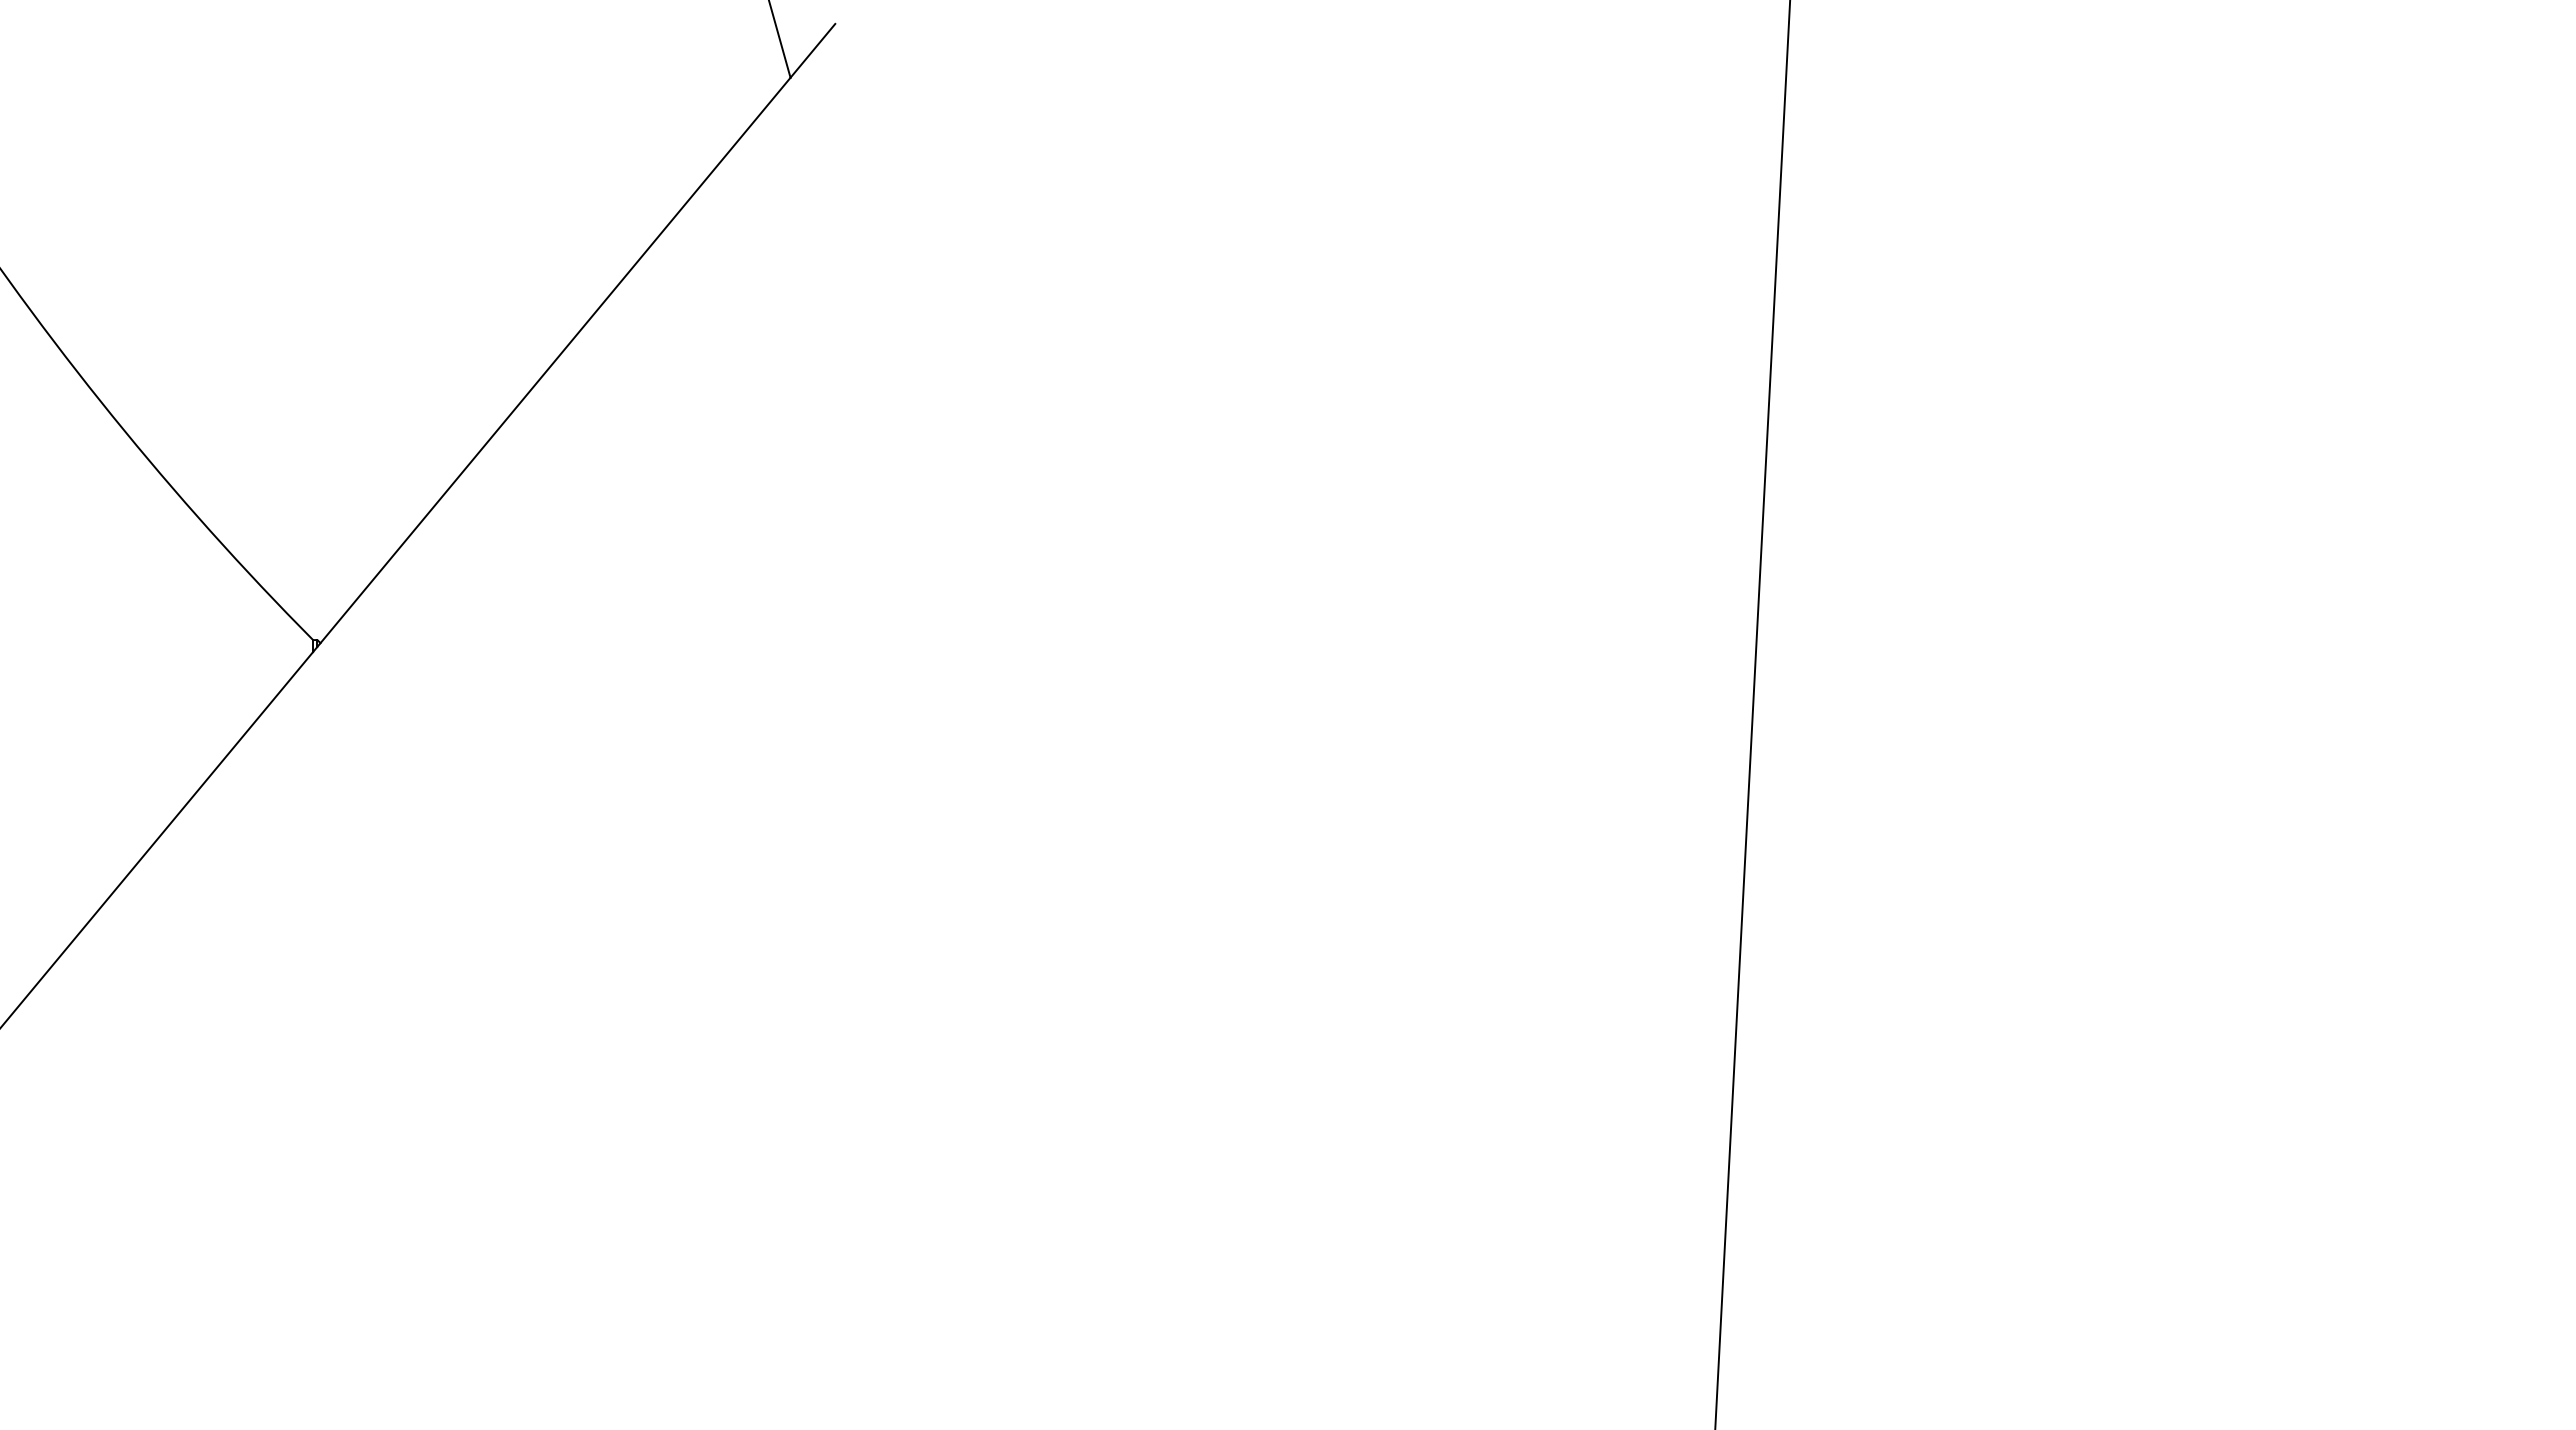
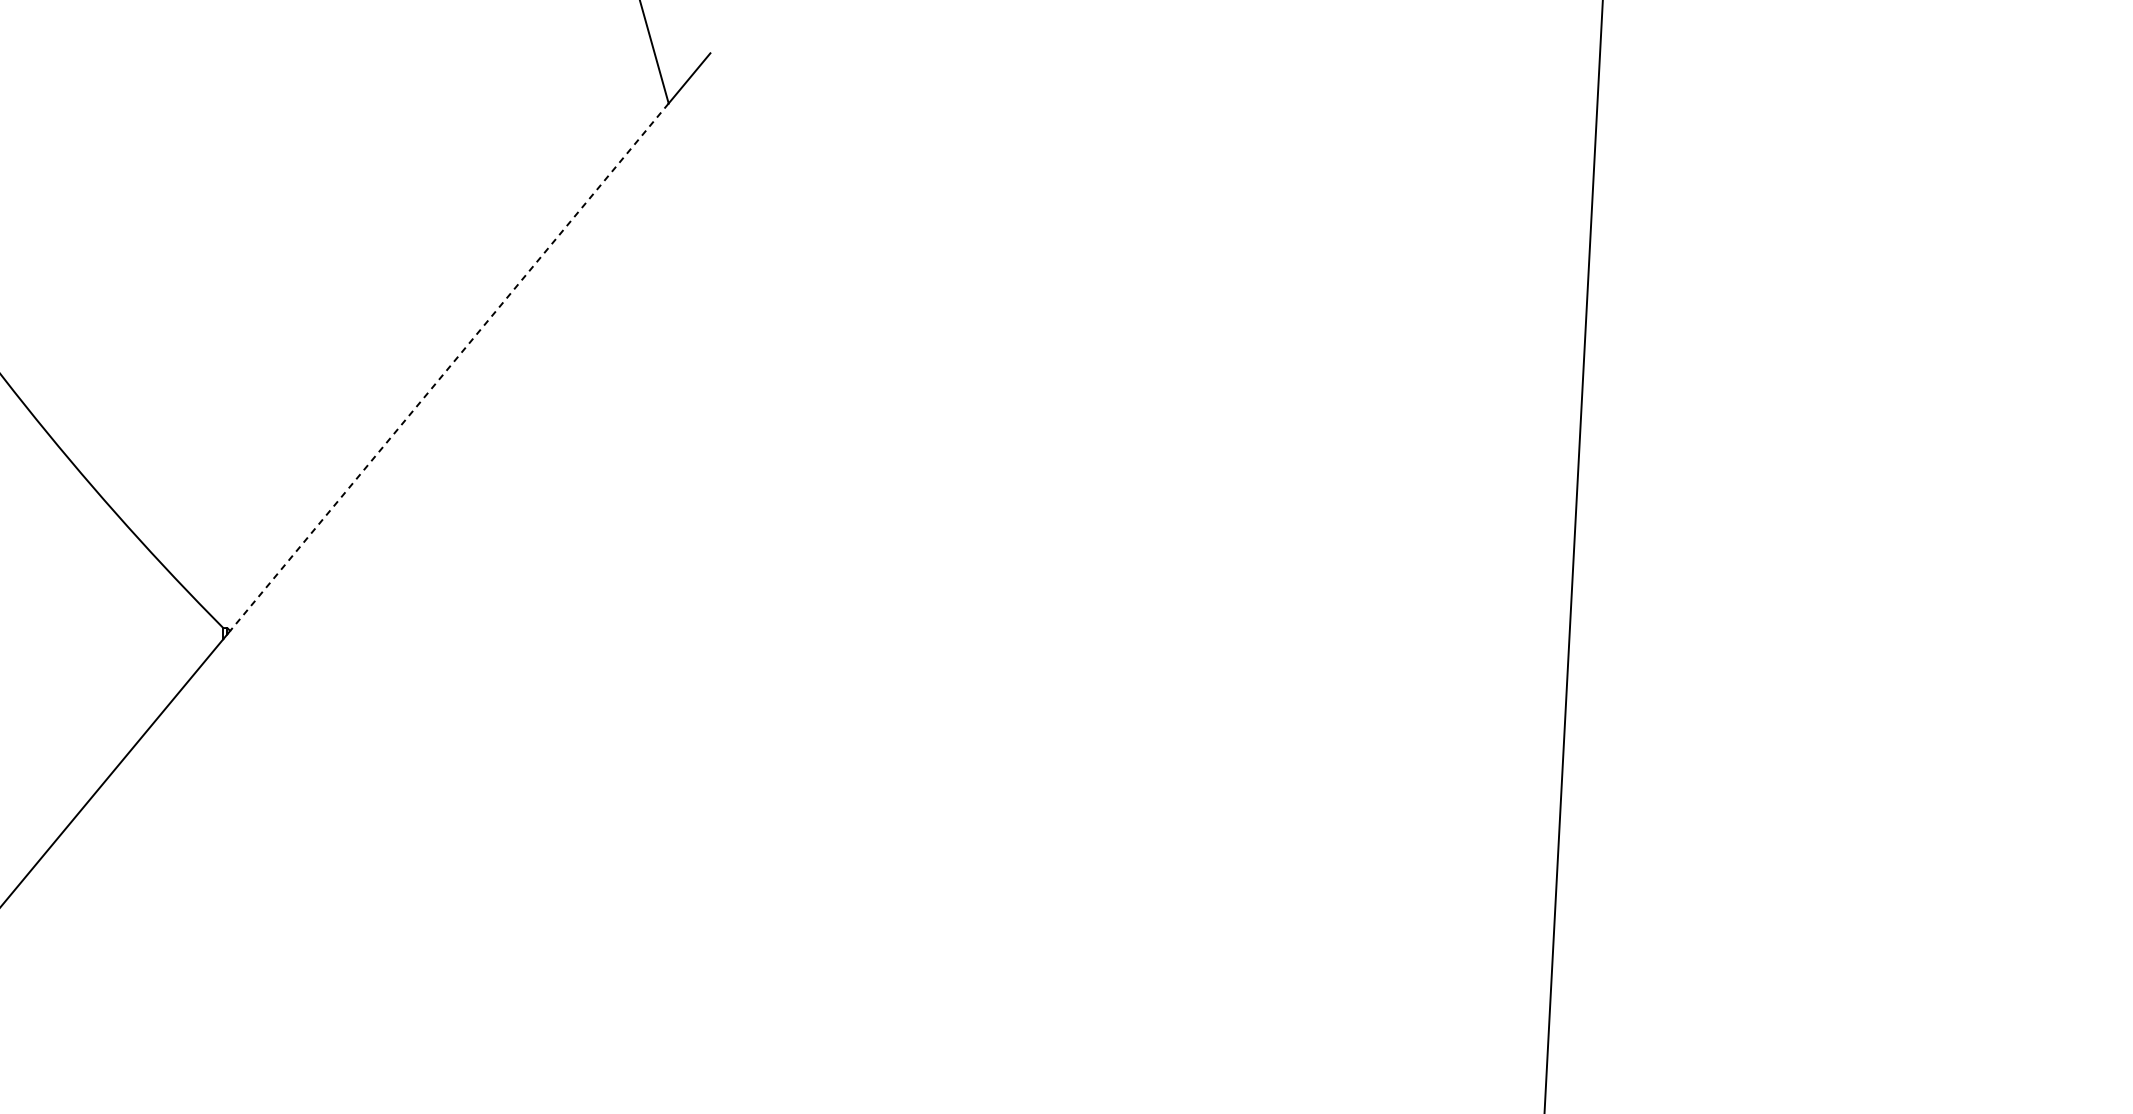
line: (555, 360) -> (449, 367), solid -> dashed

